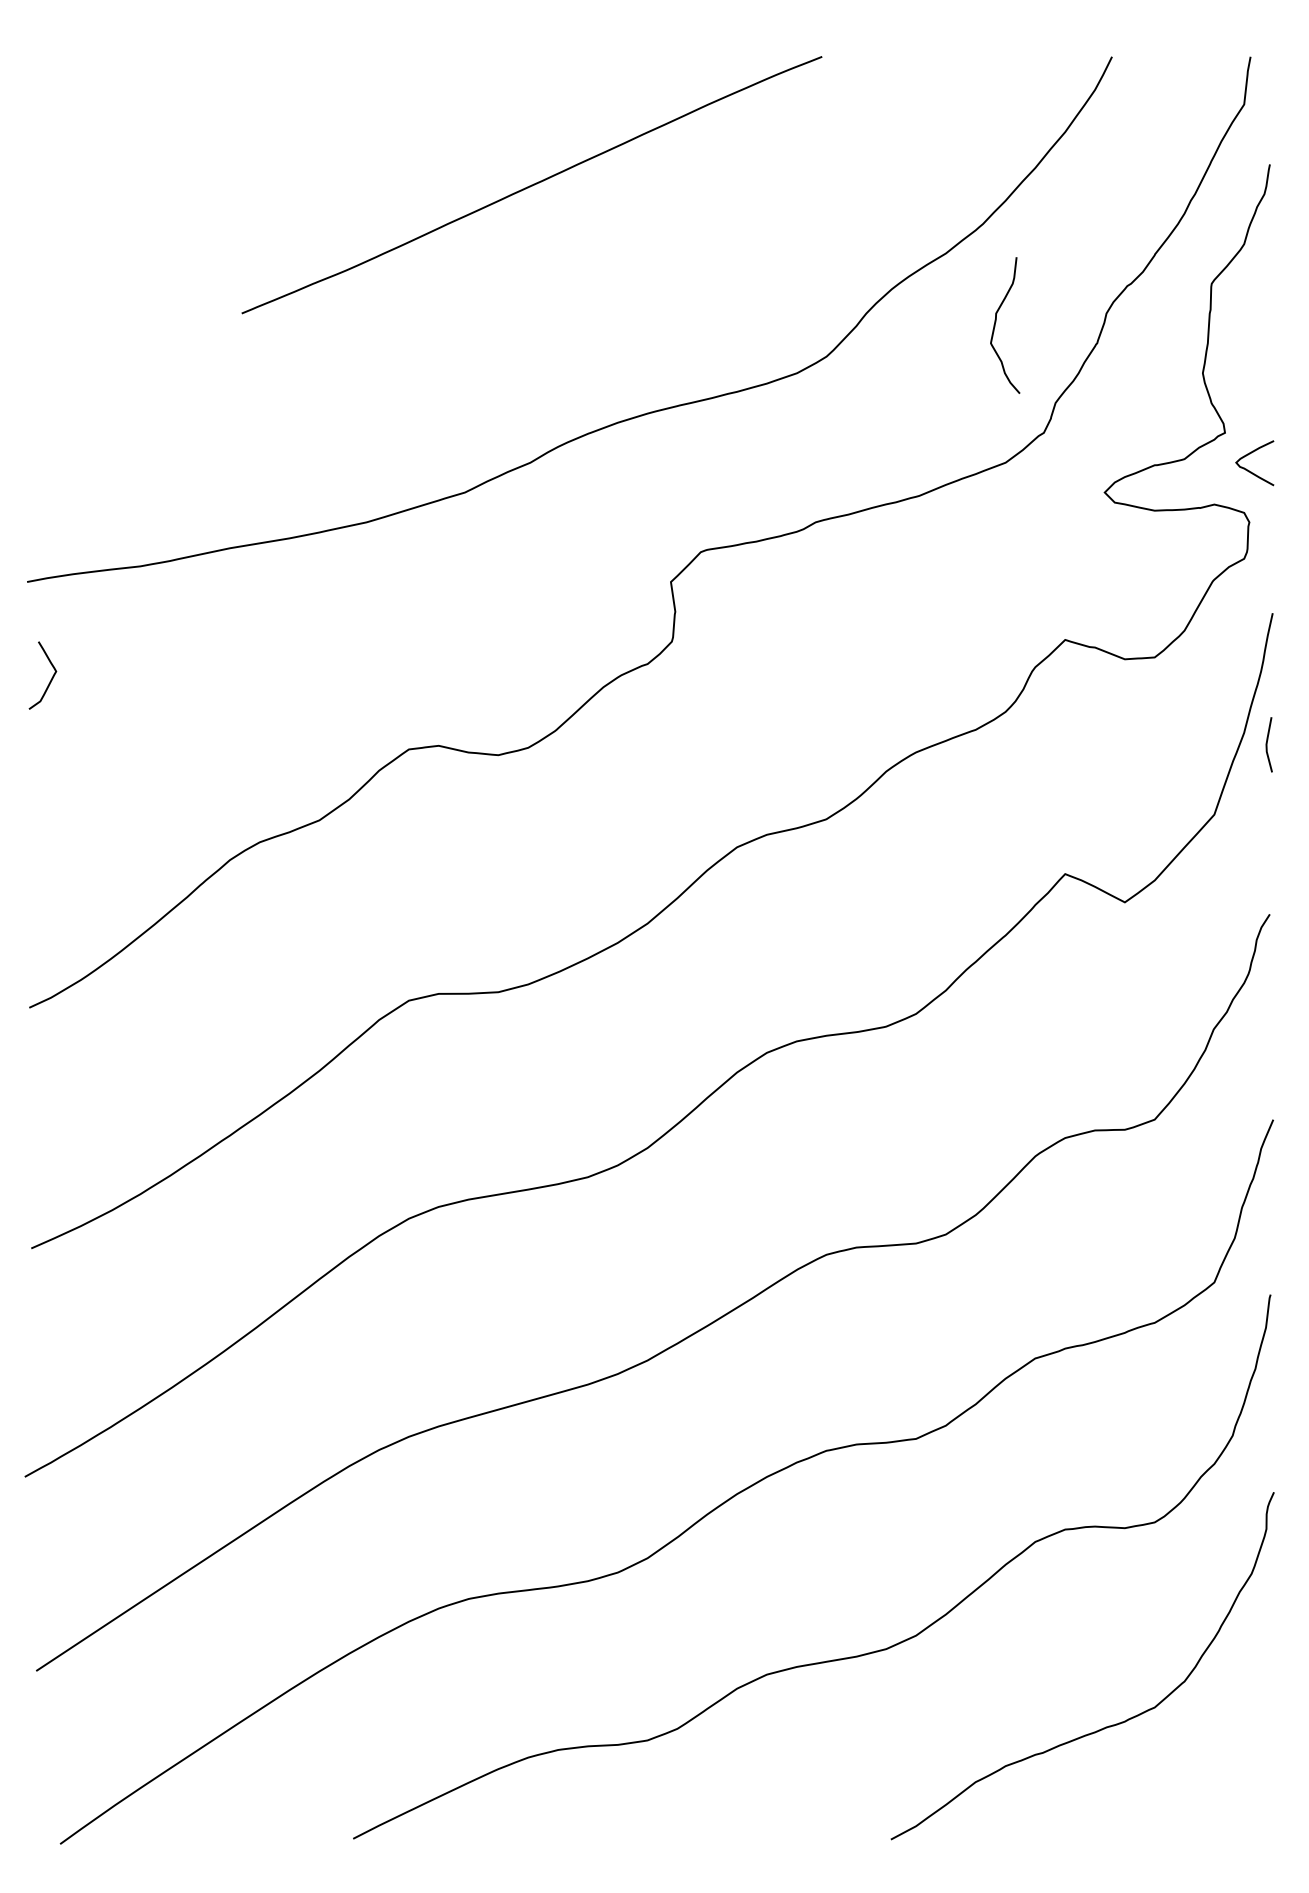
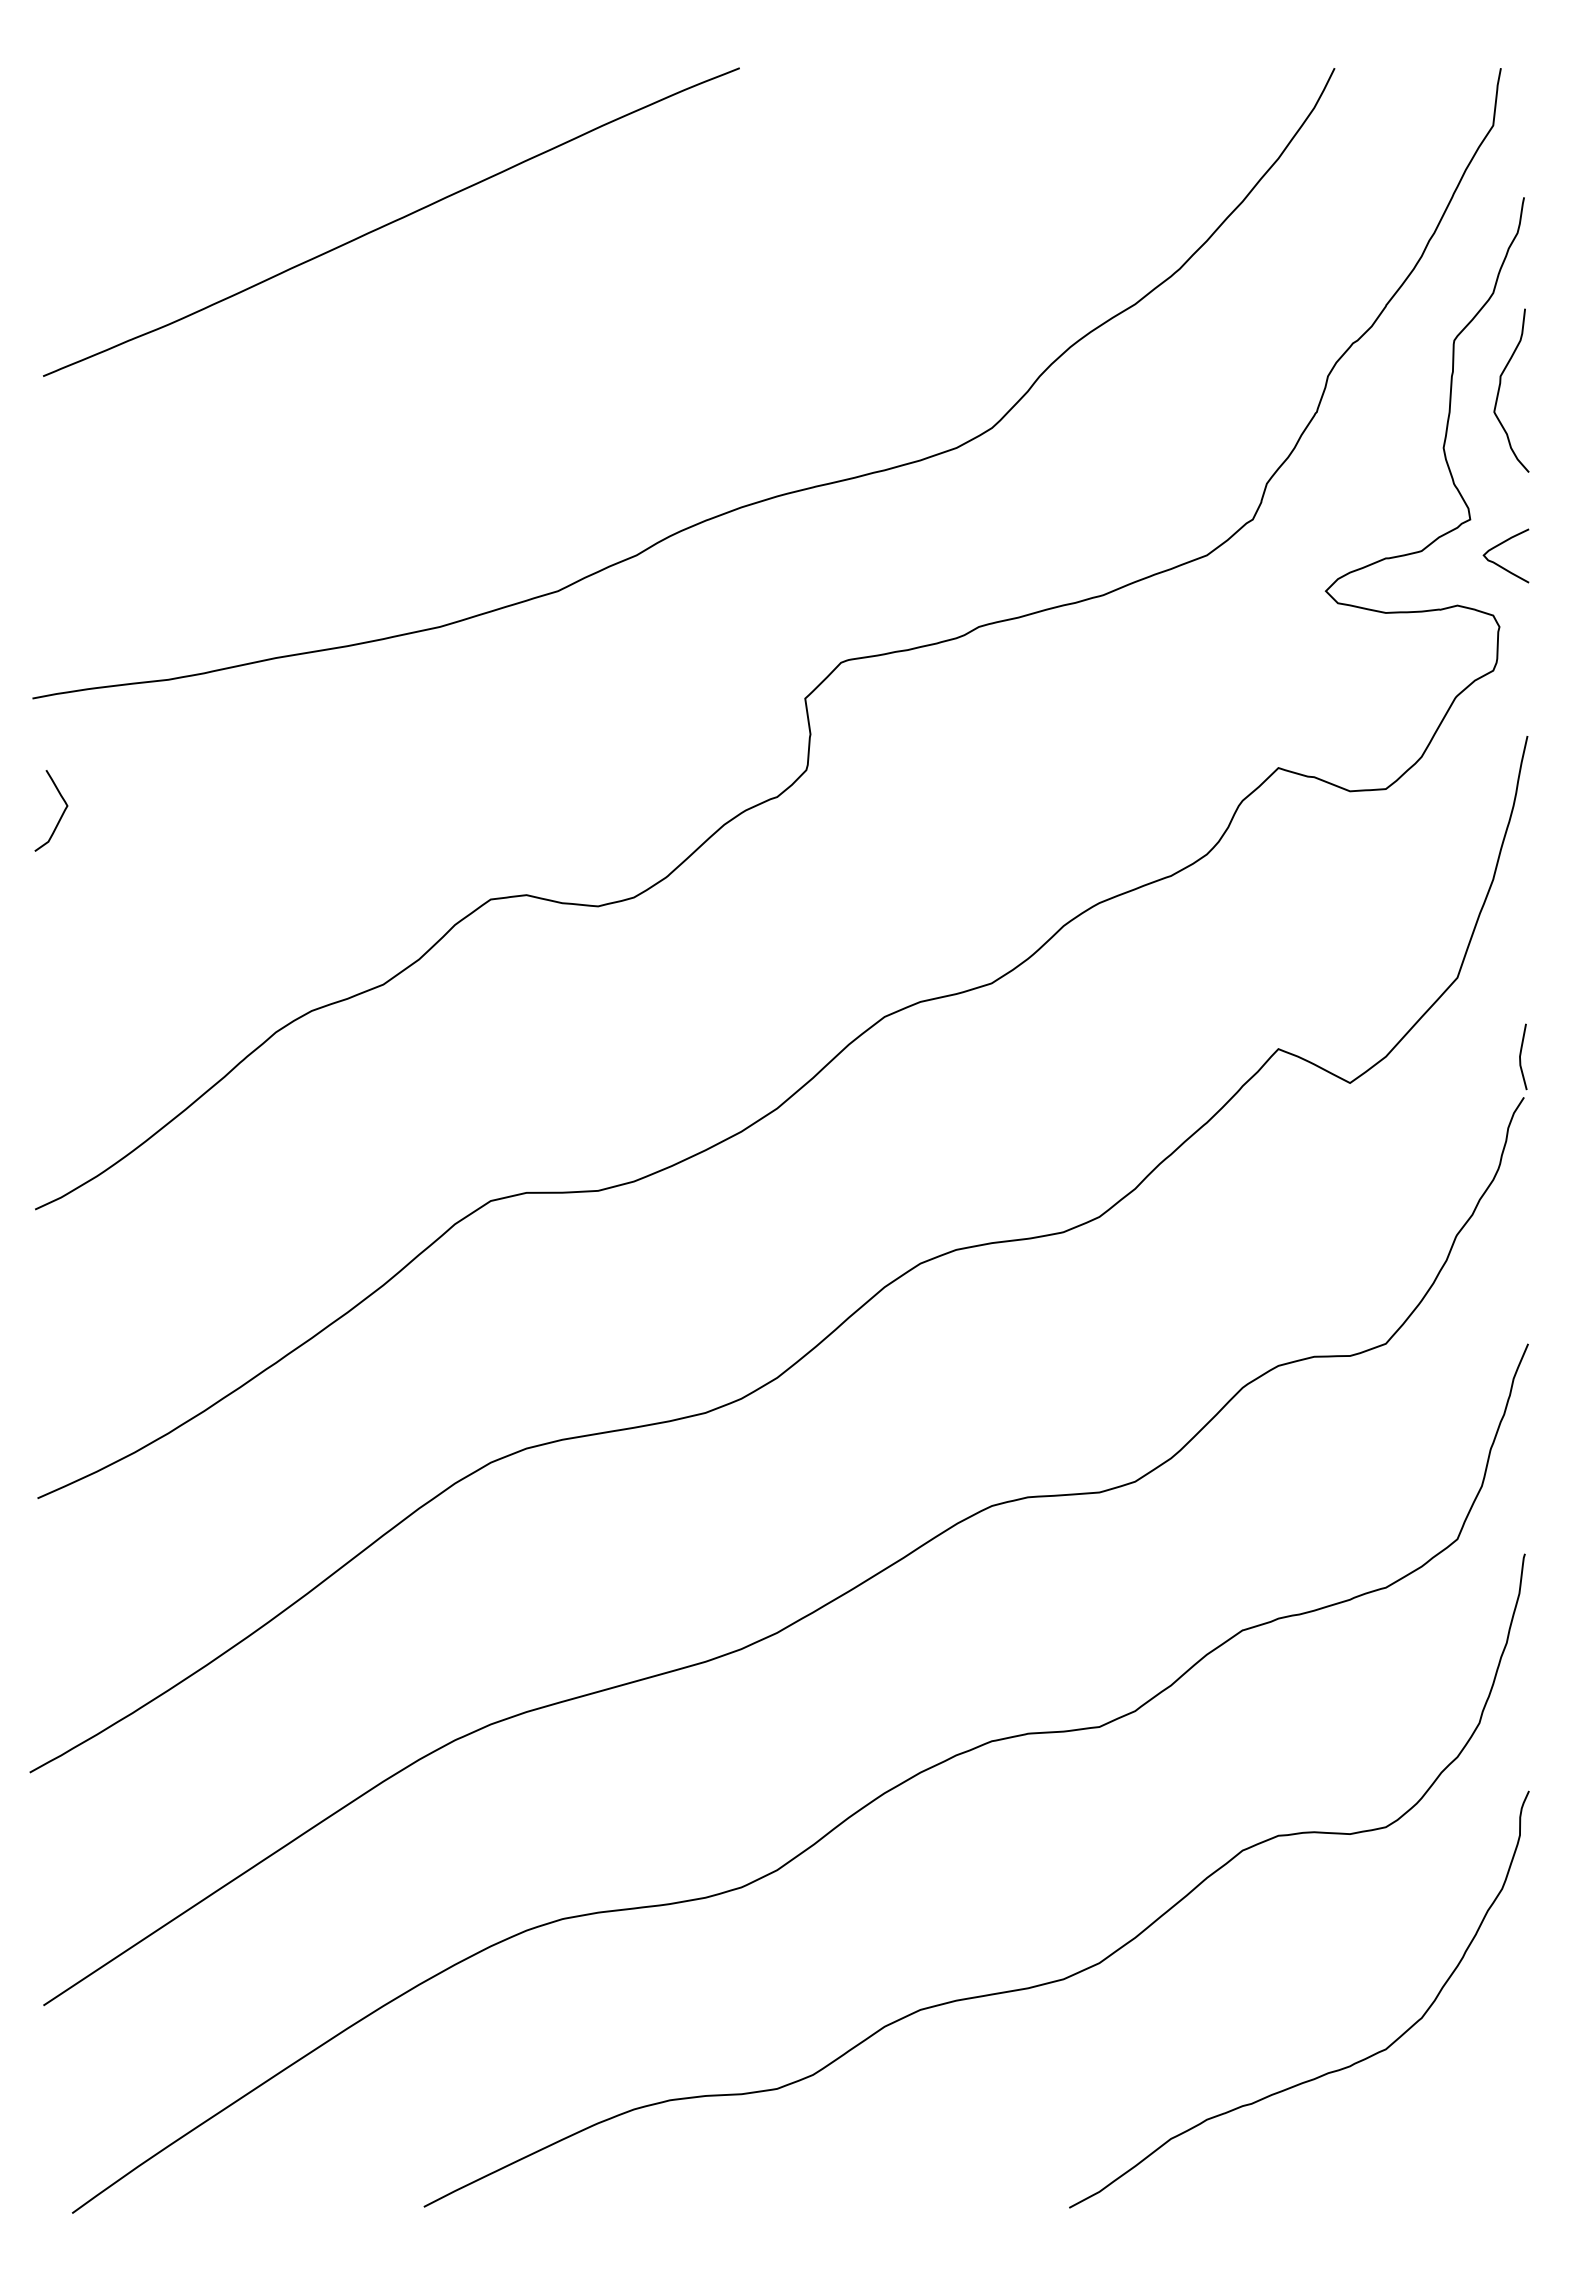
curve: (532, 184) -> (391, 221), moved
curve: (996, 322) -> (1500, 387), moved
line: (1267, 743) -> (1521, 1055), moved

